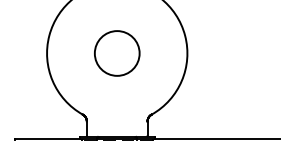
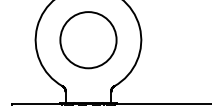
circle: (116, 53) -> (87, 40), size x1.67

